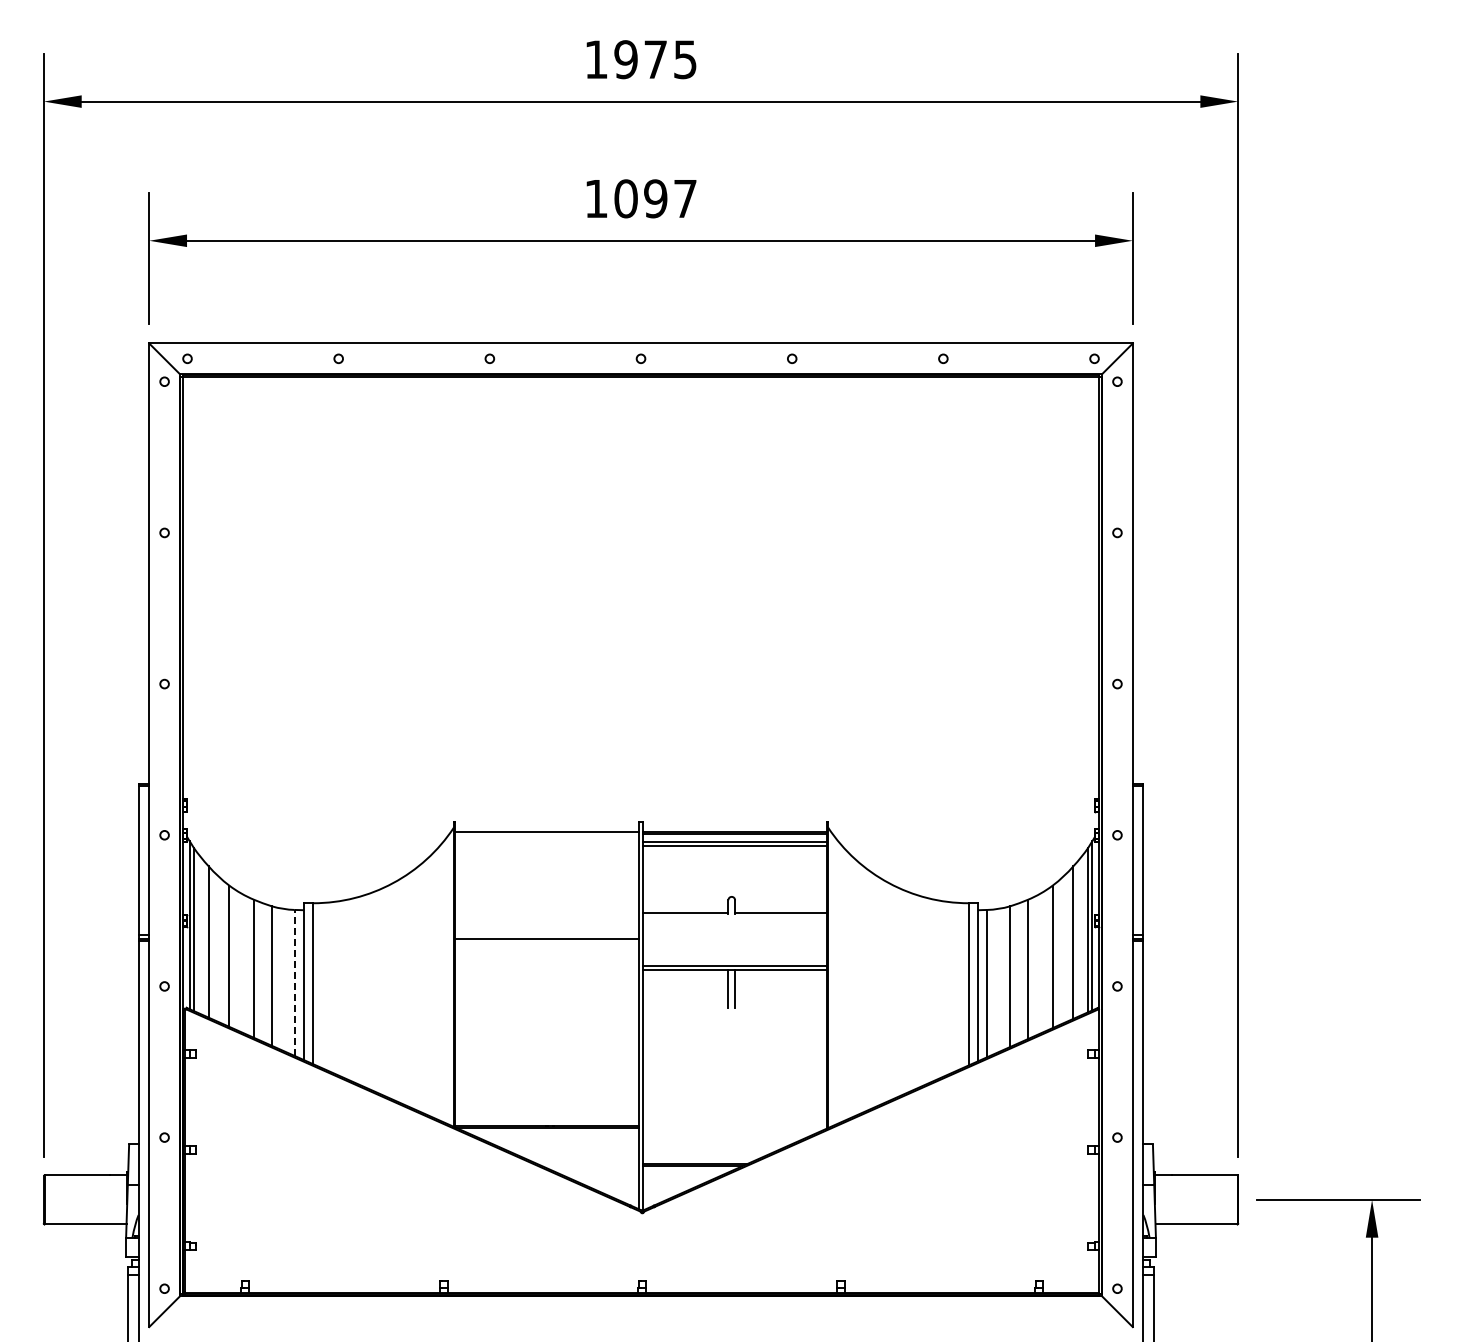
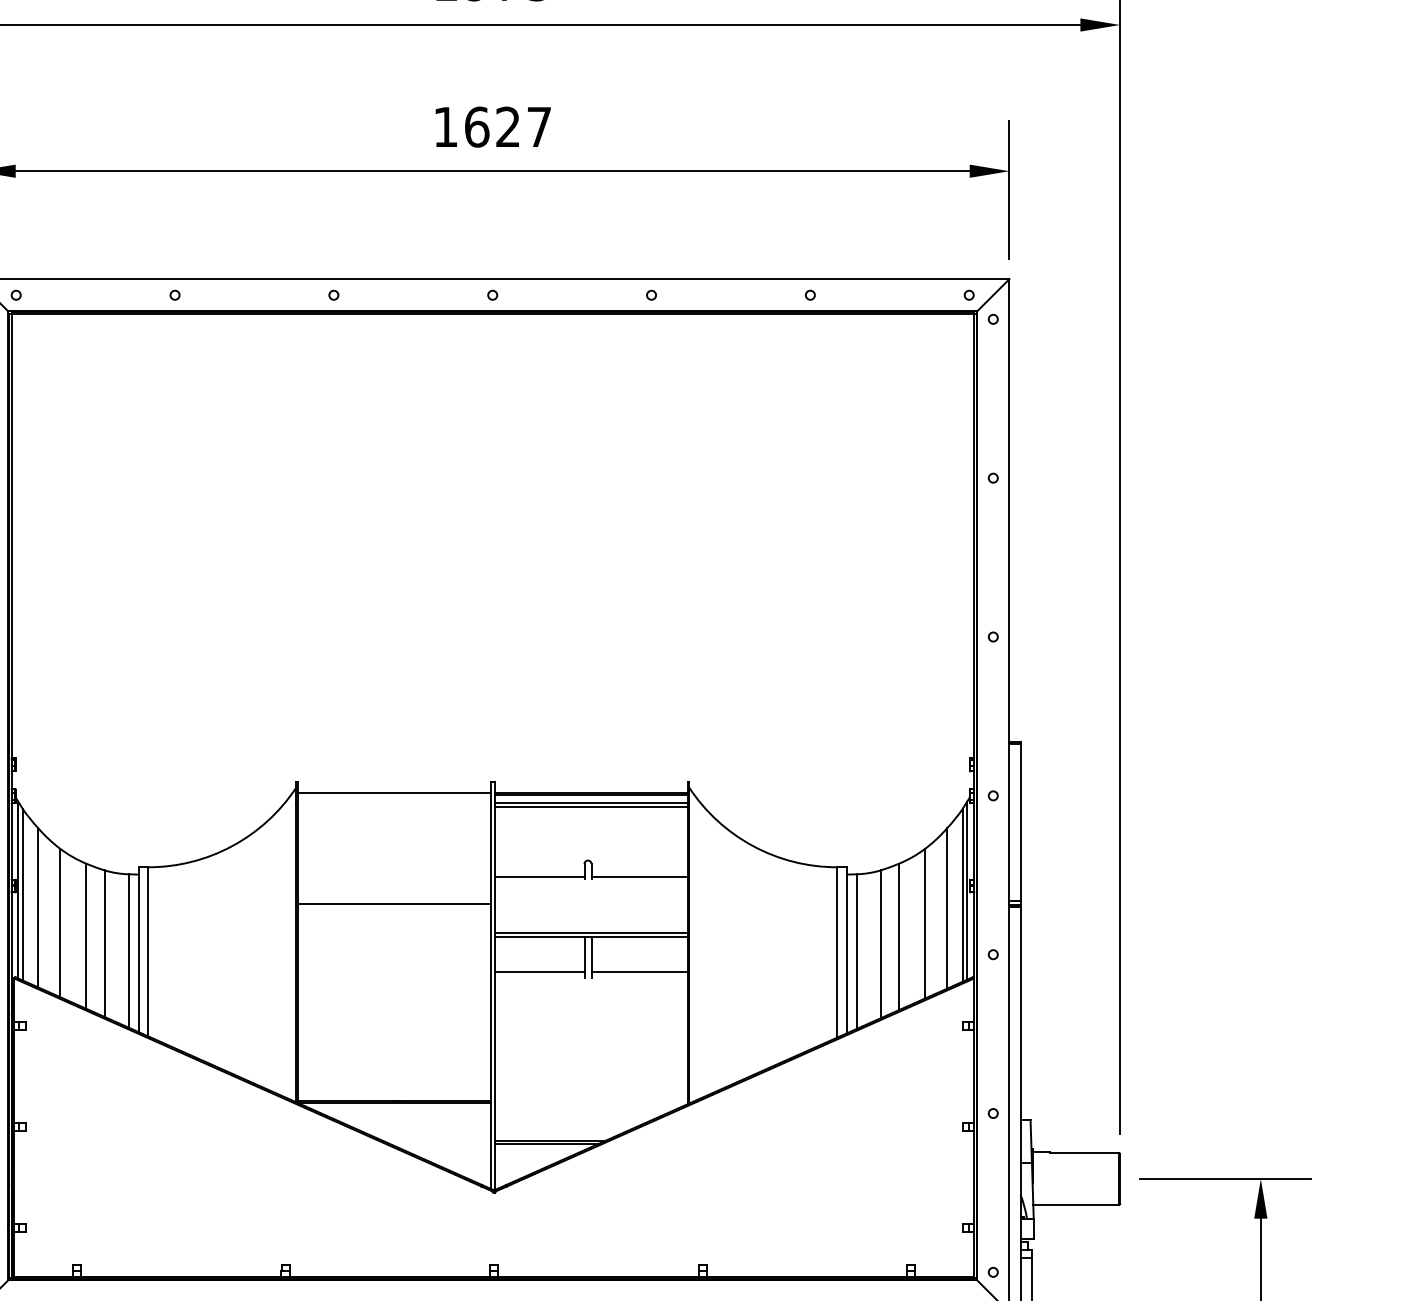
text: (640, 198) -> (492, 126), 1097 -> 1627
line: (294, 982) -> (128, 950), dashed -> solid
line: (685, 1003) -> (539, 972), added
line: (780, 1003) -> (639, 972), added

